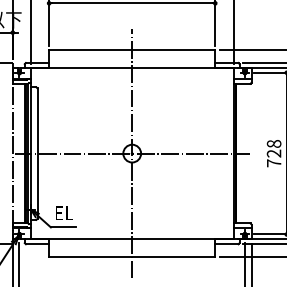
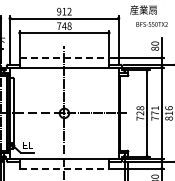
line: (132, 51) -> (64, 58), solid -> dashed
line: (132, 256) -> (64, 168), solid -> dashed

